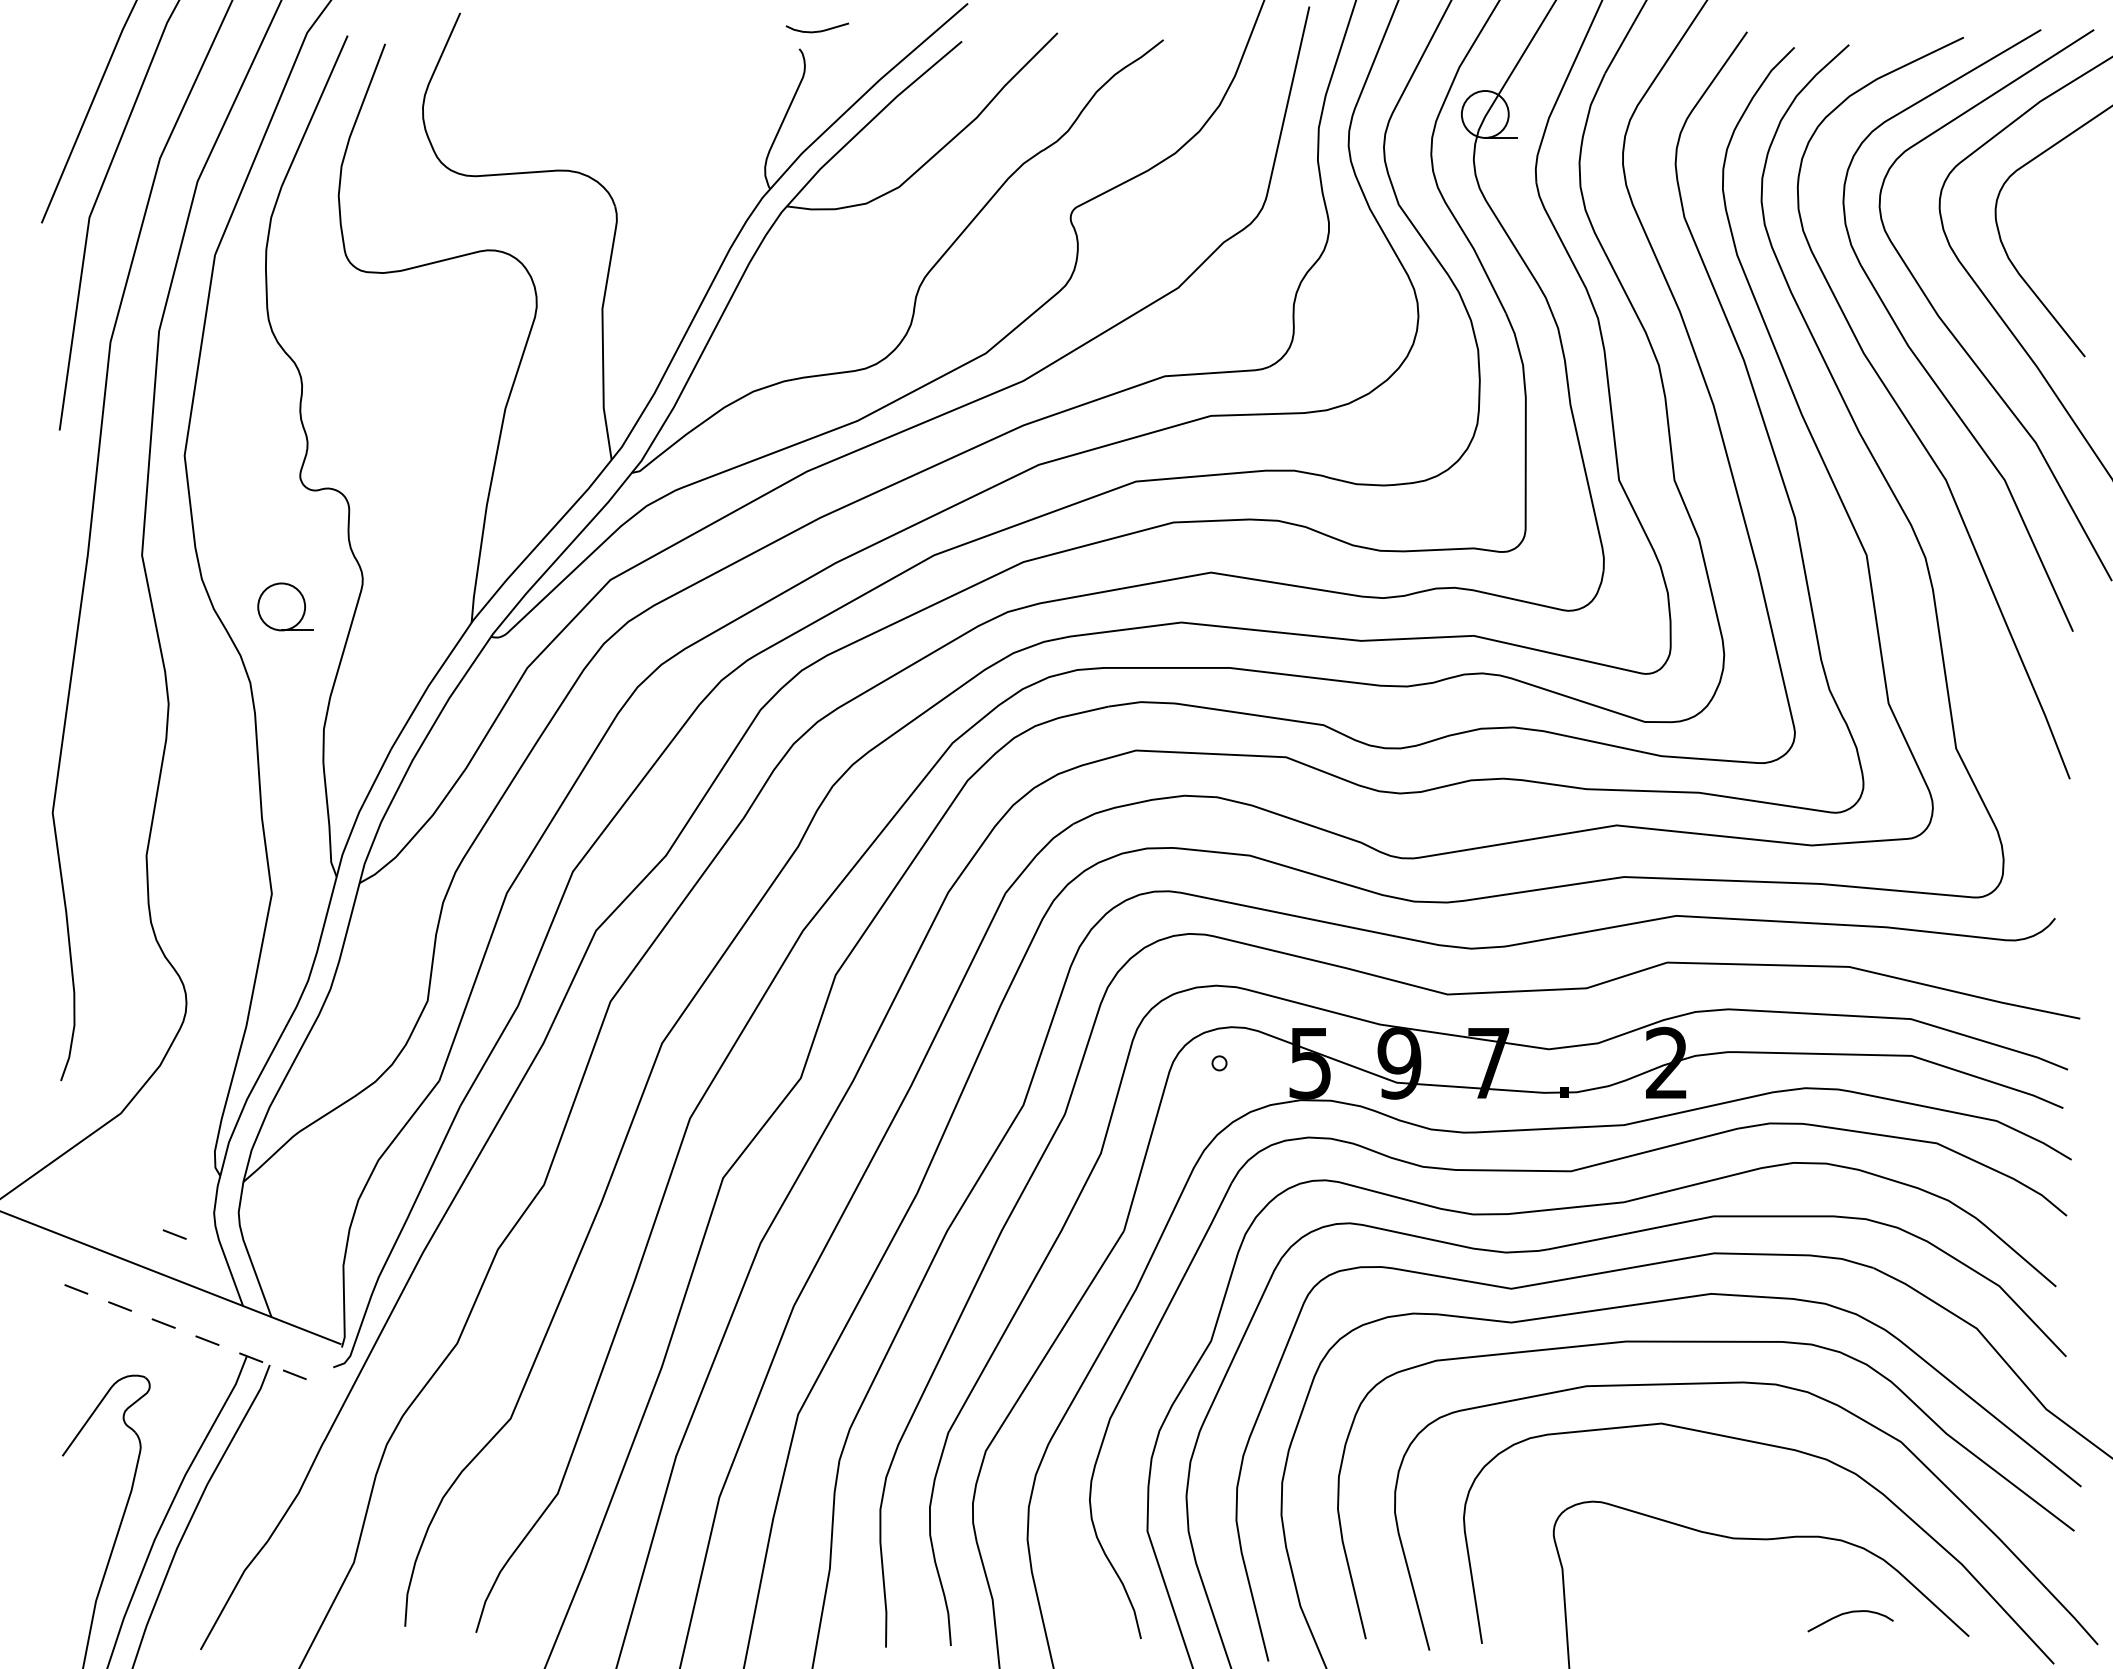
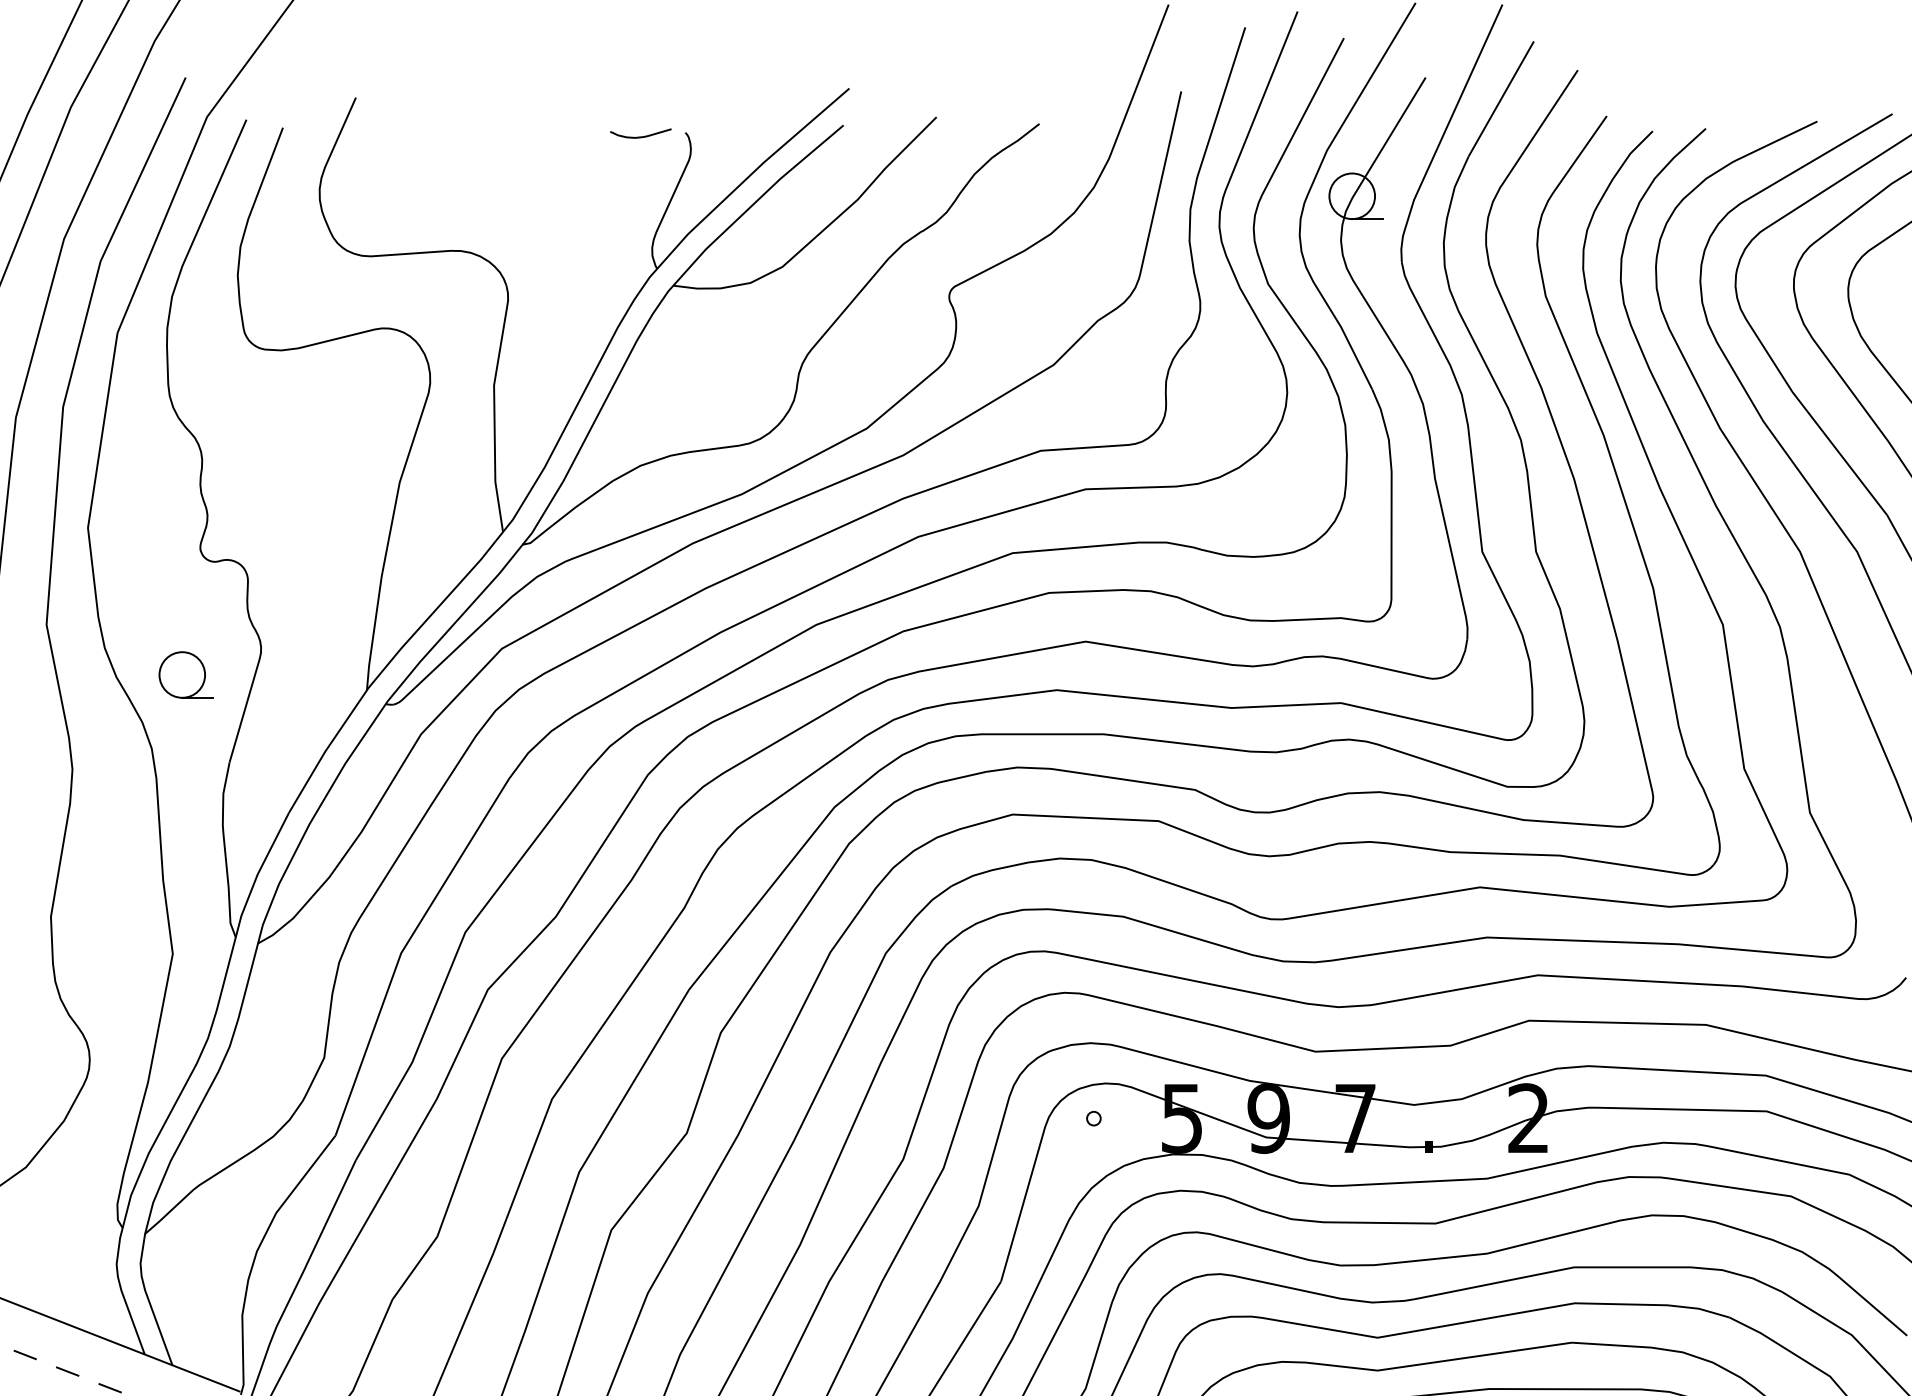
curve: (817, 30) -> (640, 136), moved
line: (174, 1234) -> (78, 1284), removed

